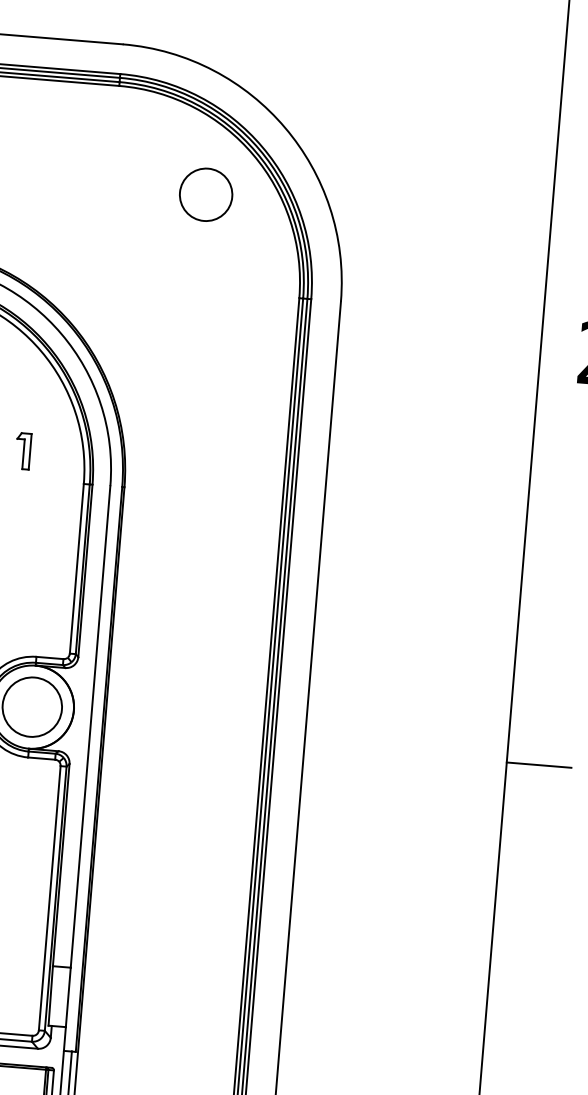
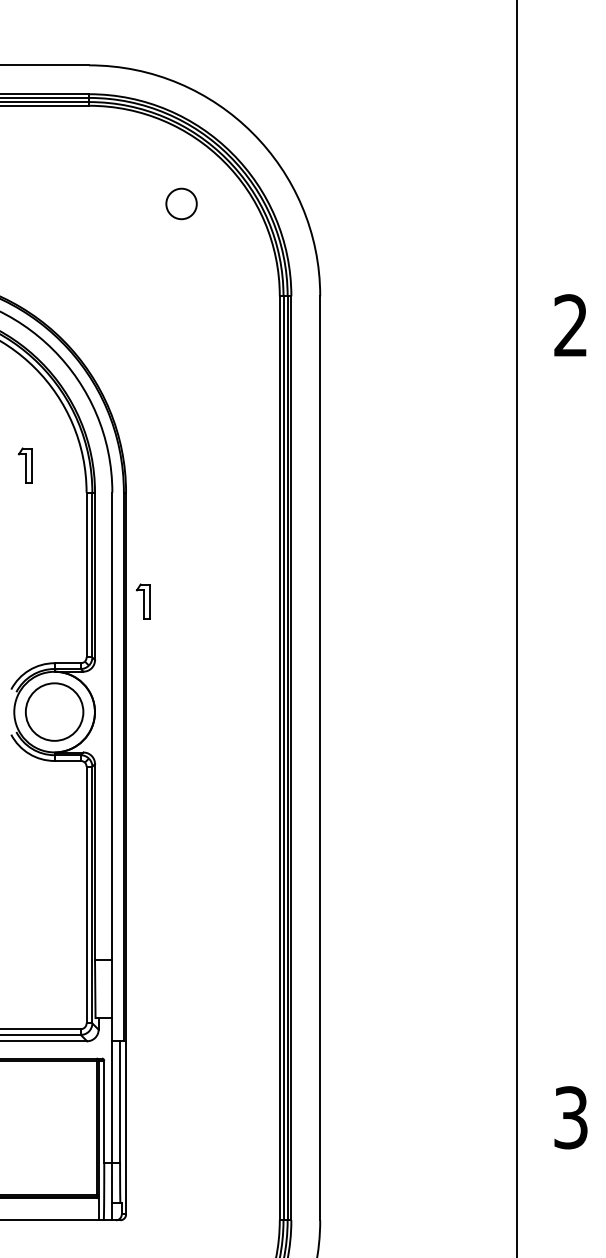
circle: (206, 194) -> (181, 203), size x0.6
part: (132, 600) -> (142, 601), added
line: (538, 764) -> (547, 727), removed

